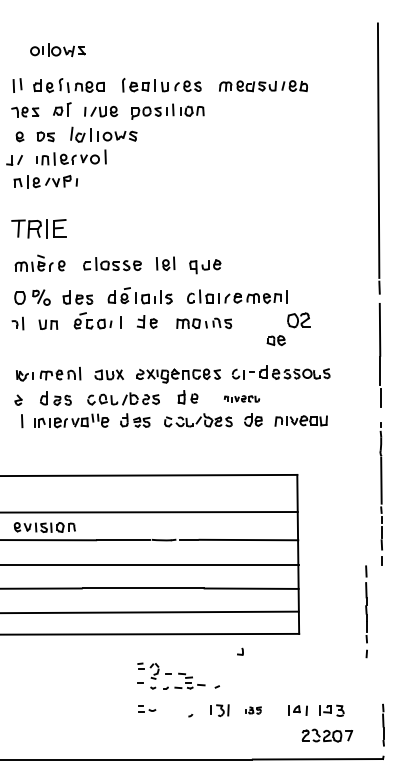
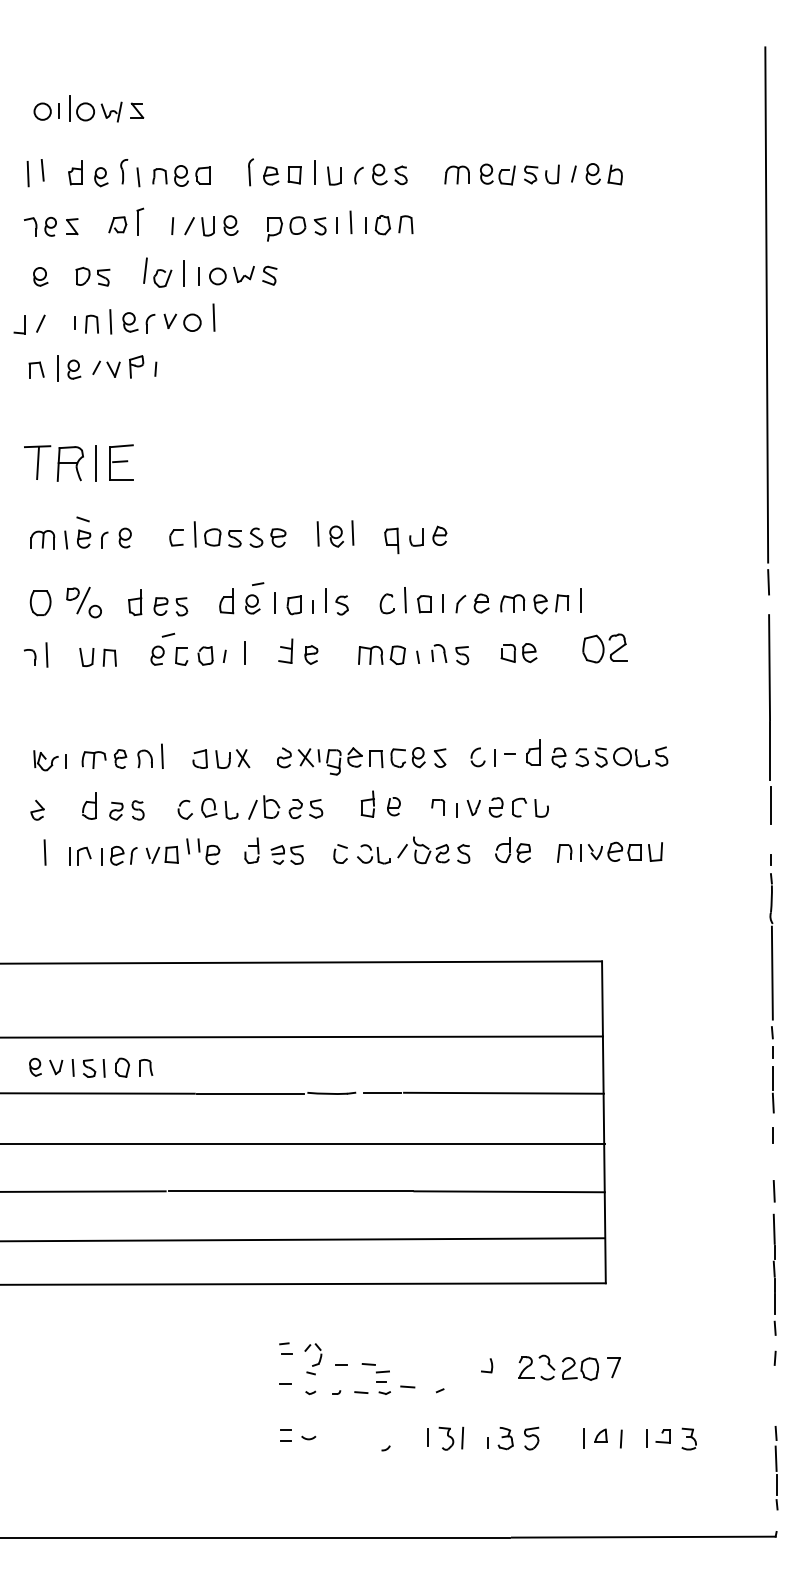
part: (57, 50) -> (88, 110), moved
part: (275, 340) -> (517, 652), moved
part: (241, 398) -> (489, 806), size x1.67
line: (366, 611) -> (774, 1272), moved
part: (240, 651) -> (487, 1365), moved
part: (253, 710) -> (513, 1438), size x1.67
part: (327, 735) -> (570, 1367), moved

